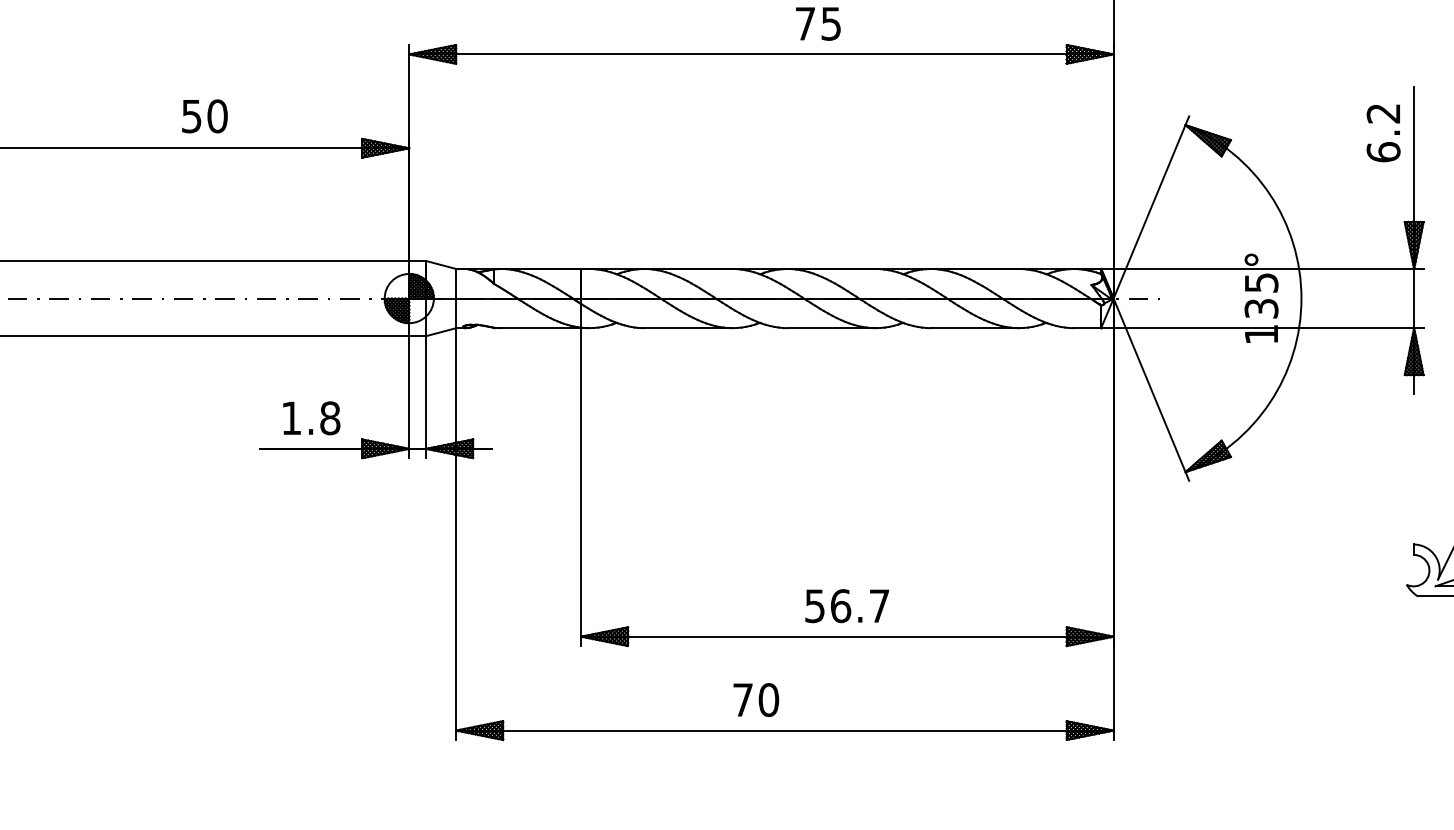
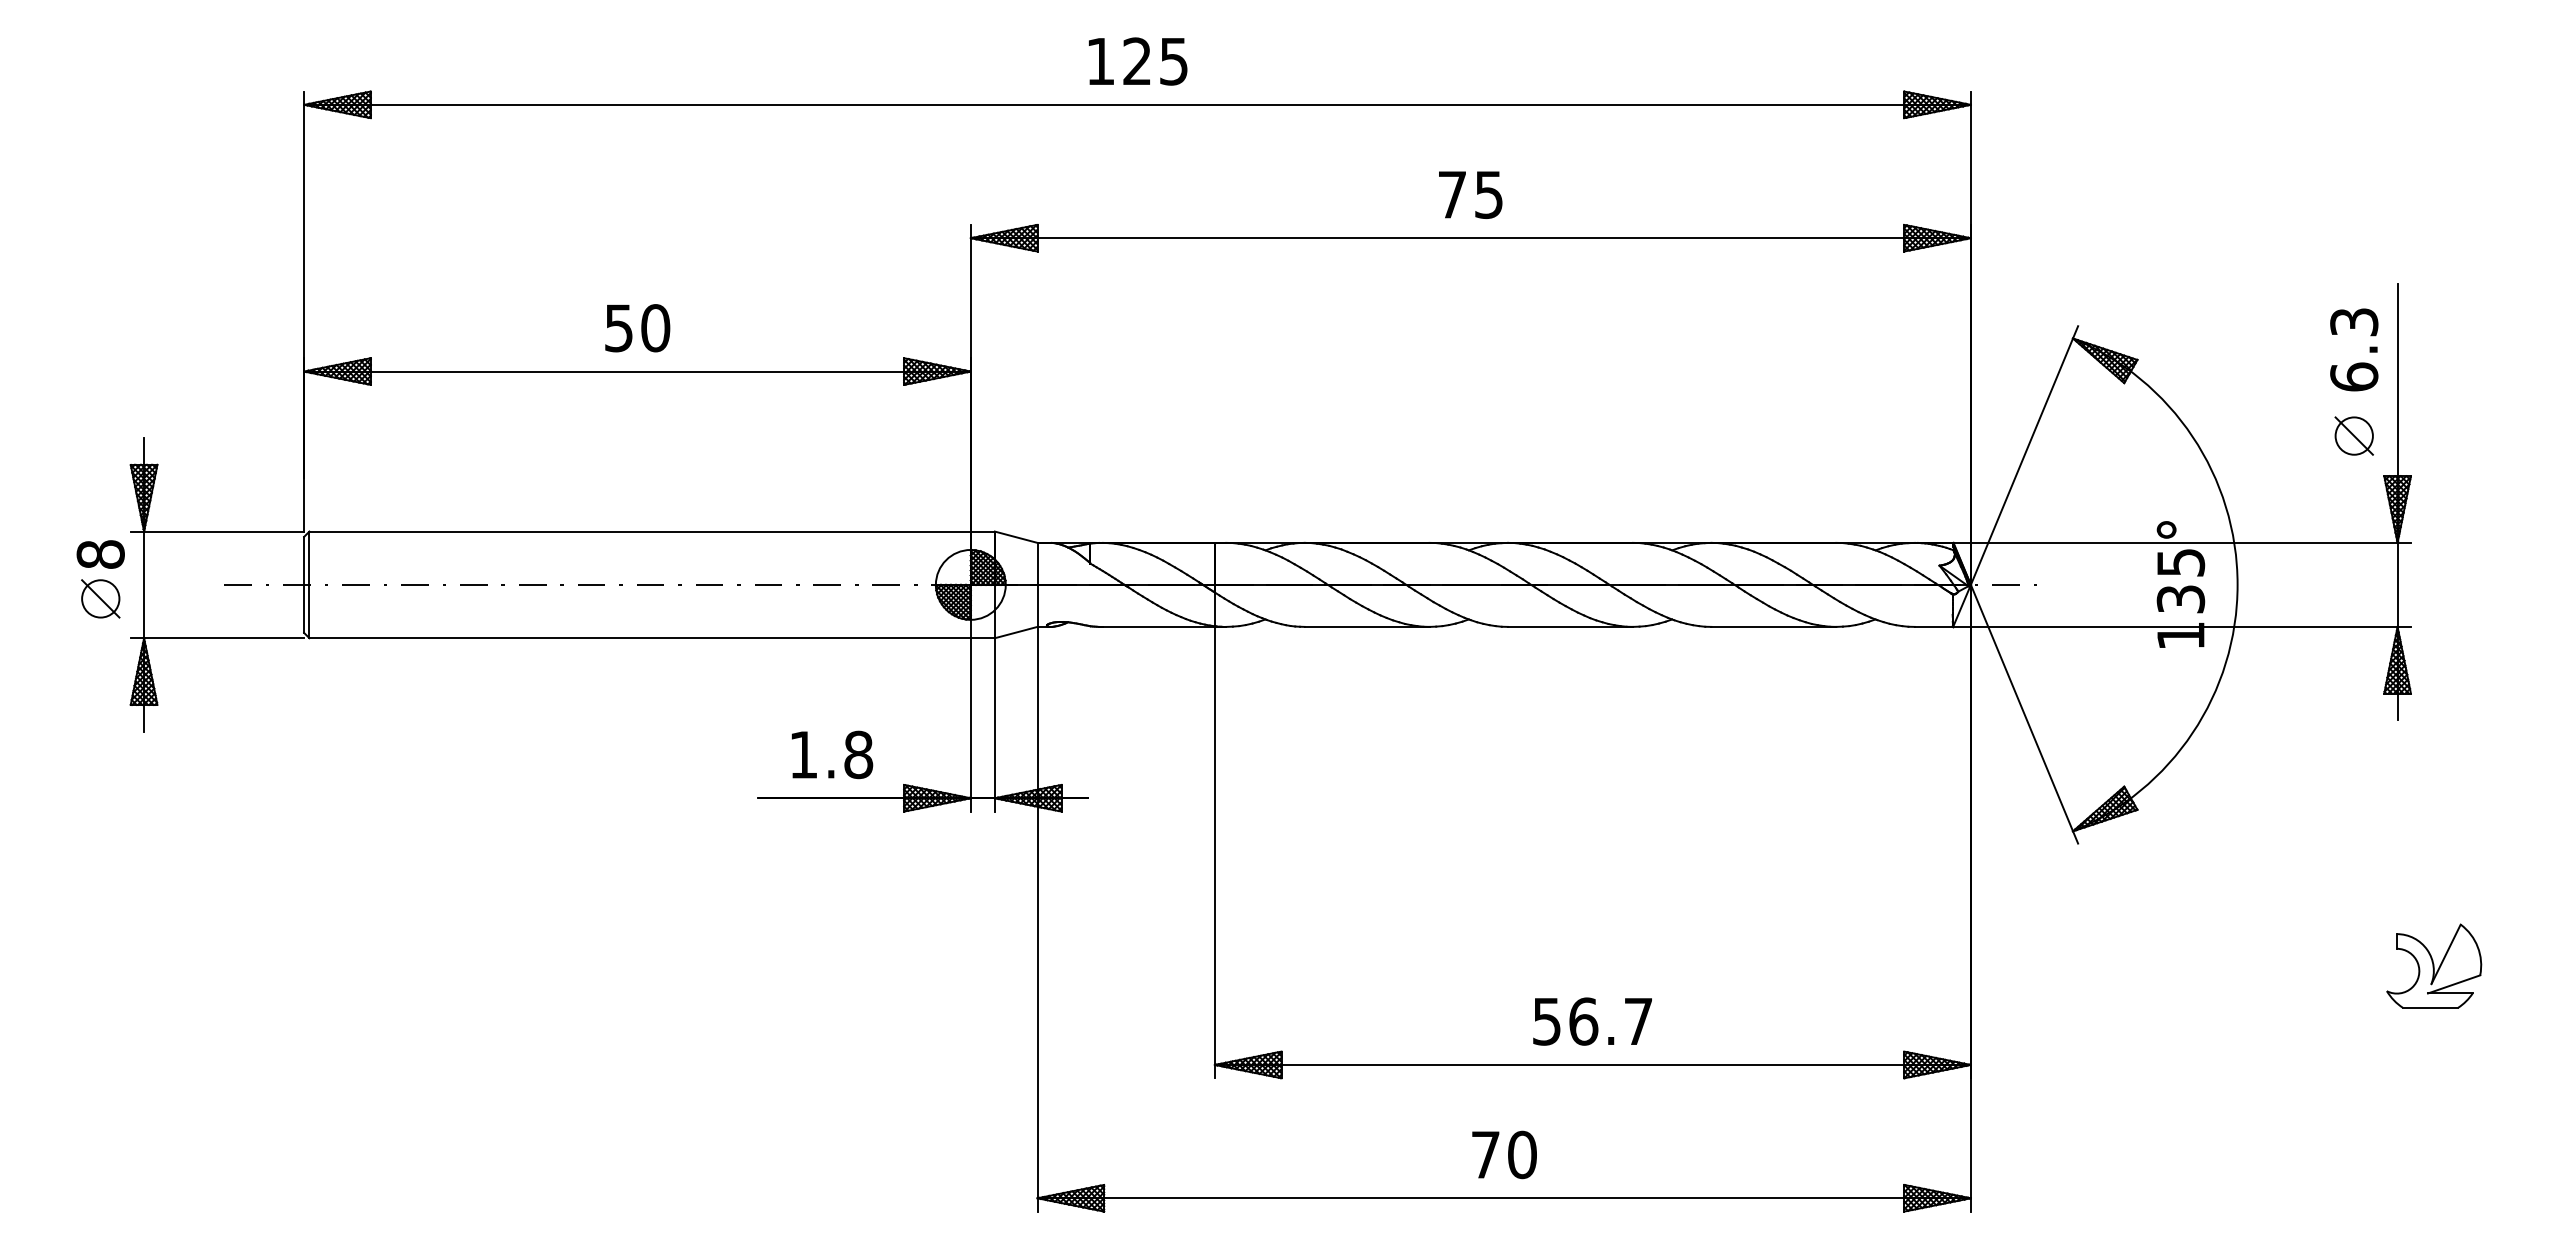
text: (818, 23) -> (1470, 194), moved
text: (1383, 113) -> (2354, 322), 6.2 -> 6.3
text: (204, 116) -> (637, 328), moved
part: (1383, 193) -> (2353, 435), added
text: (756, 699) -> (1504, 1154), moved

